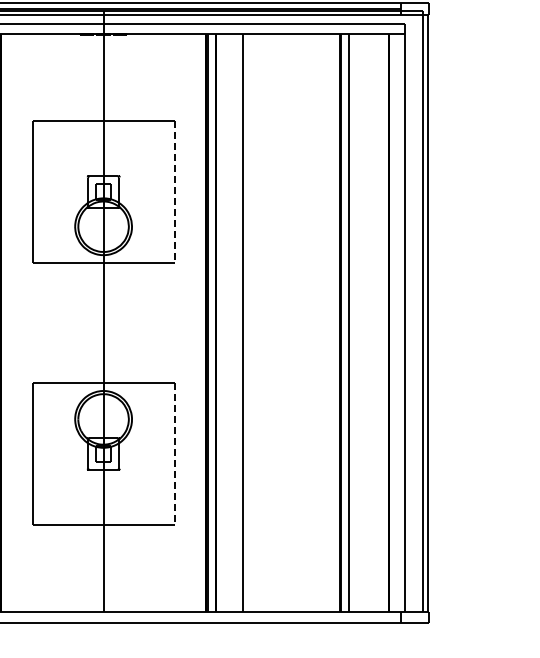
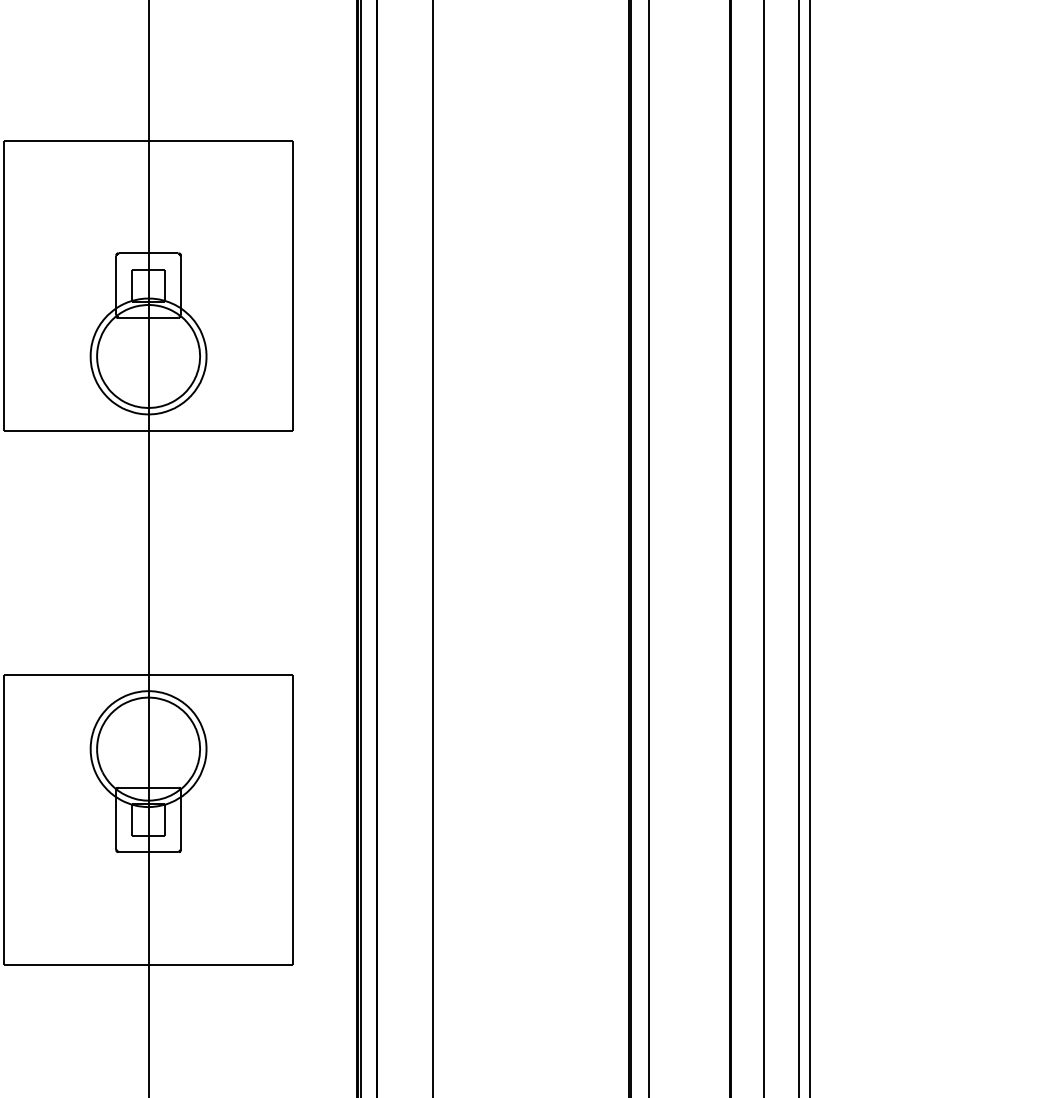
line: (174, 192) -> (293, 286), dashed -> solid
line: (174, 454) -> (293, 820), dashed -> solid

